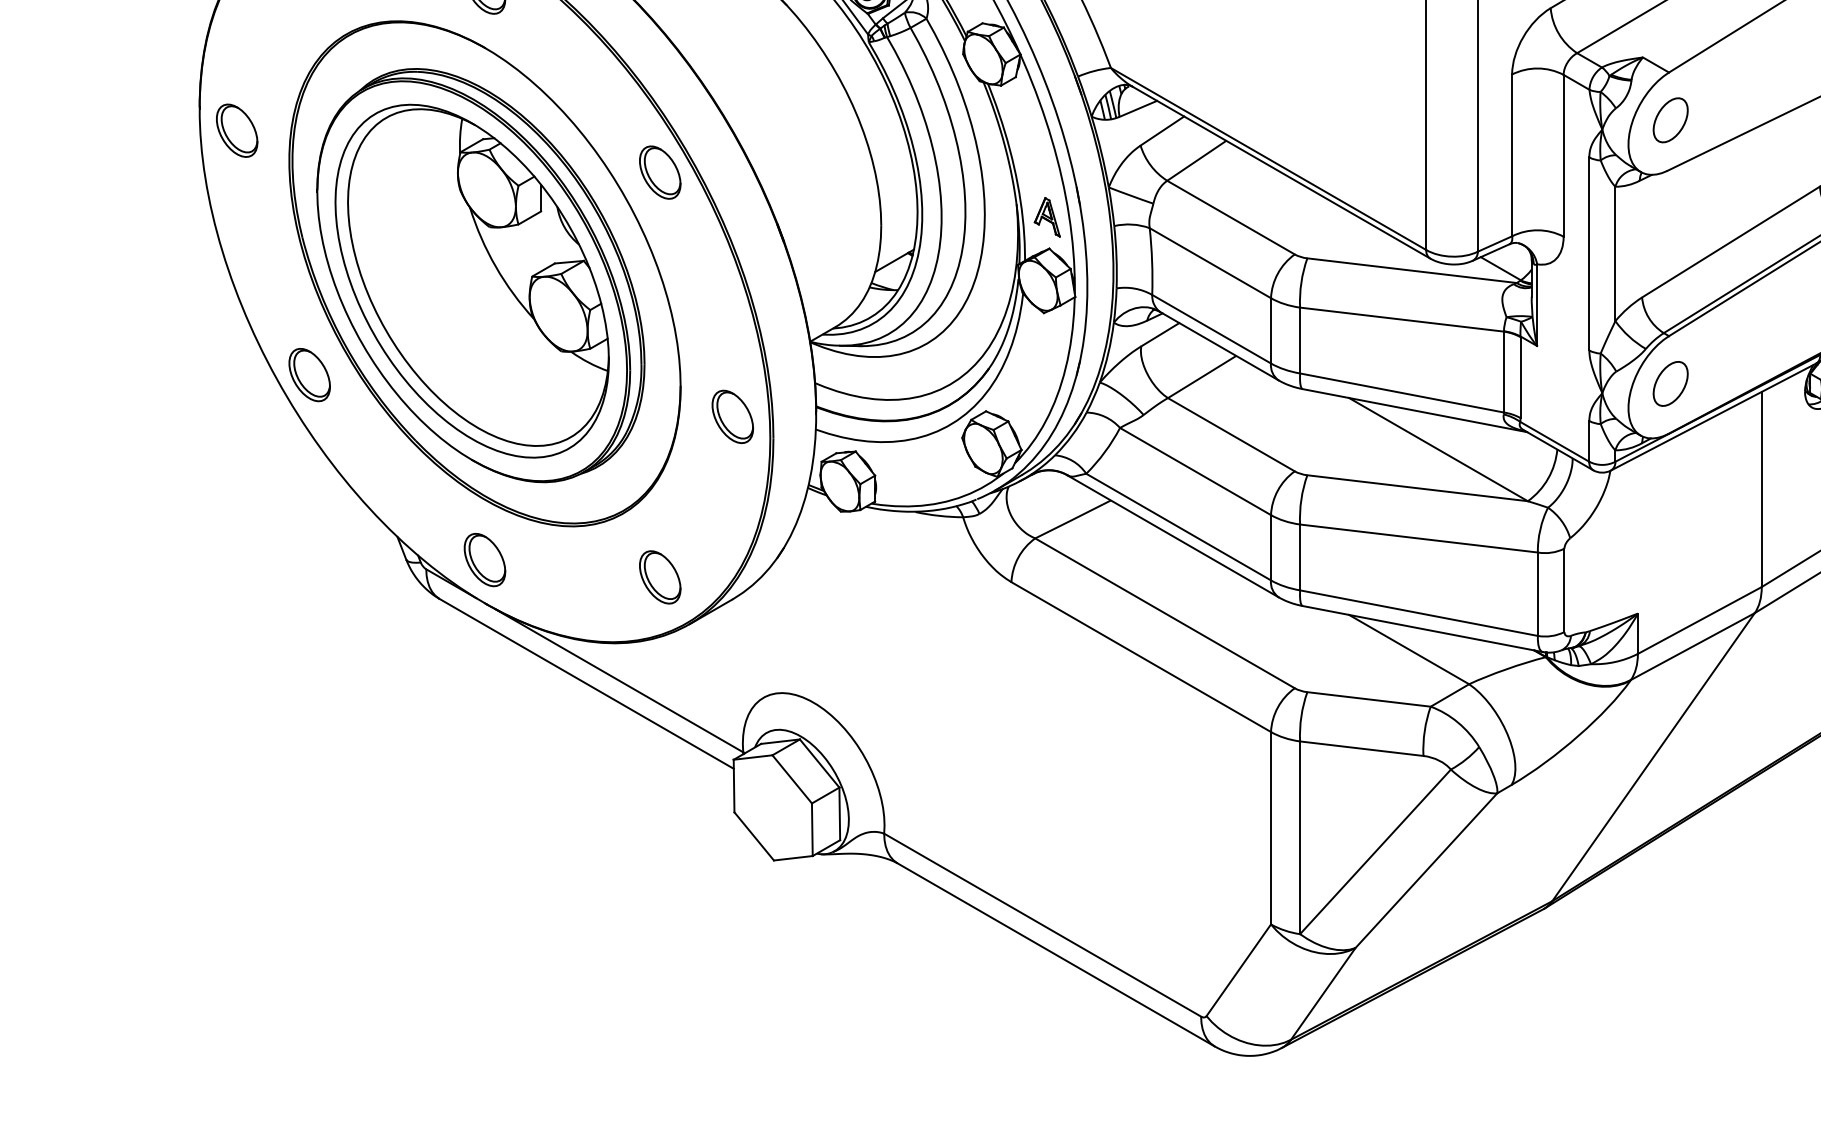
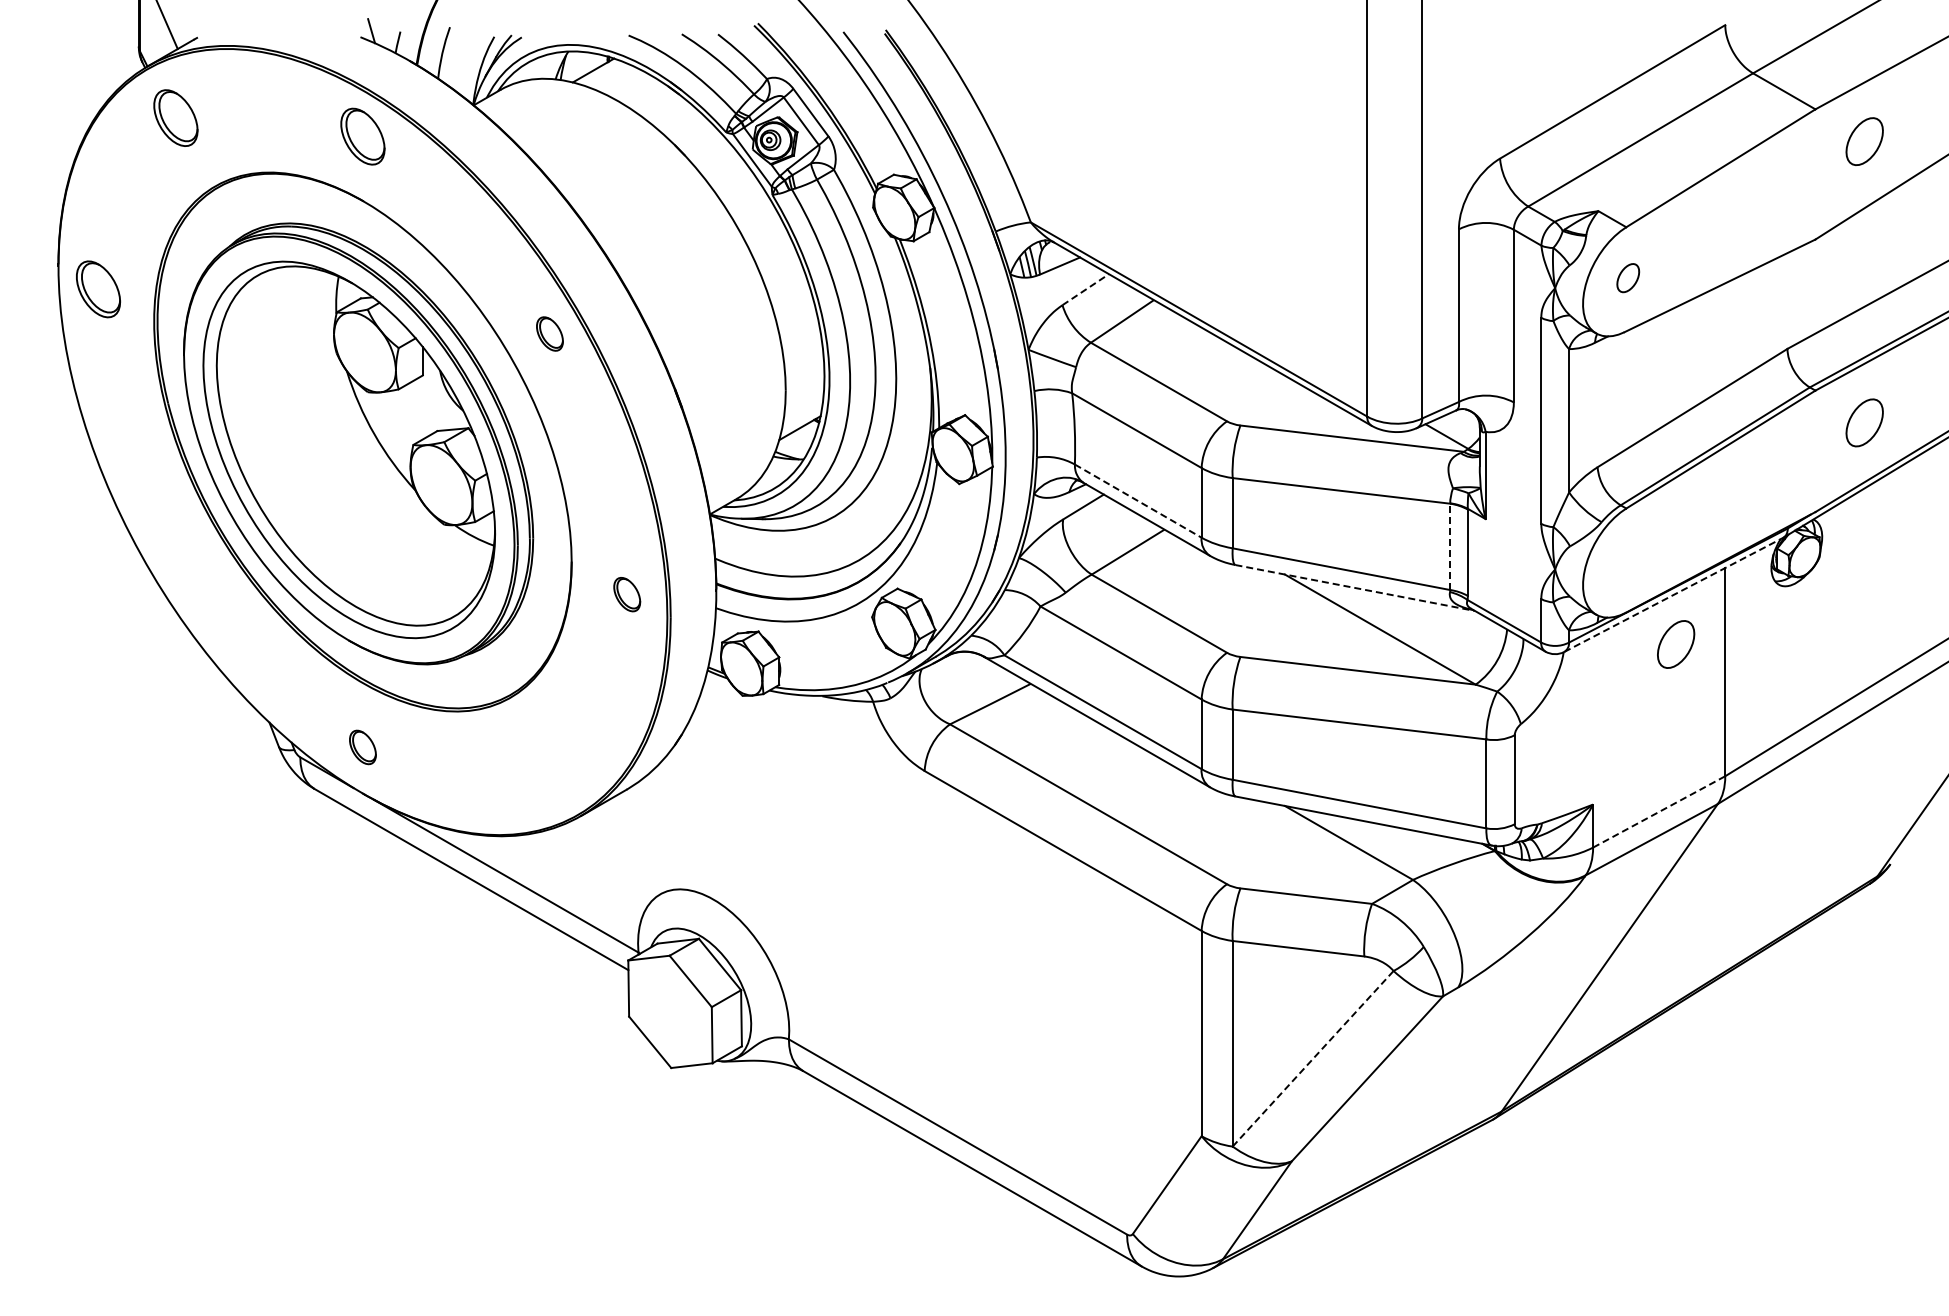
part: (1671, 119) -> (1628, 277), size x0.6
line: (1162, 130) -> (1085, 289), solid -> dashed
part: (659, 172) -> (549, 333), size x0.6
part: (1046, 217) -> (962, 381), removed
line: (1211, 329) -> (1138, 501), solid -> dashed
line: (1504, 371) -> (1450, 546), solid -> dashed
part: (309, 374) -> (175, 549), removed
part: (1671, 383) -> (1676, 644), moved
line: (1415, 411) -> (1355, 588), solid -> dashed
part: (732, 416) -> (626, 594), size x0.6
line: (1713, 416) -> (1673, 594), solid -> dashed
part: (484, 560) -> (362, 747), size x0.6
part: (659, 576) -> (549, 765), removed
line: (1700, 620) -> (1659, 811), solid -> dashed
line: (1375, 851) -> (1313, 1058), solid -> dashed

